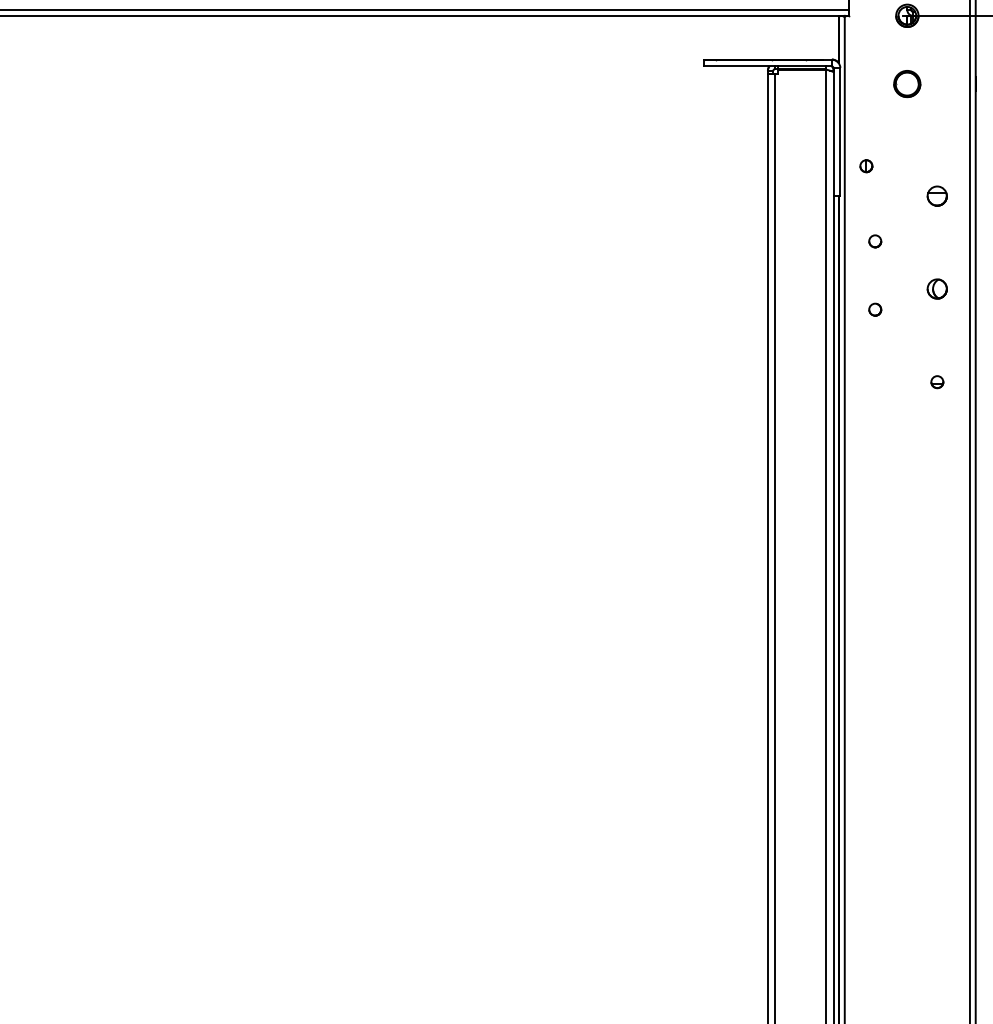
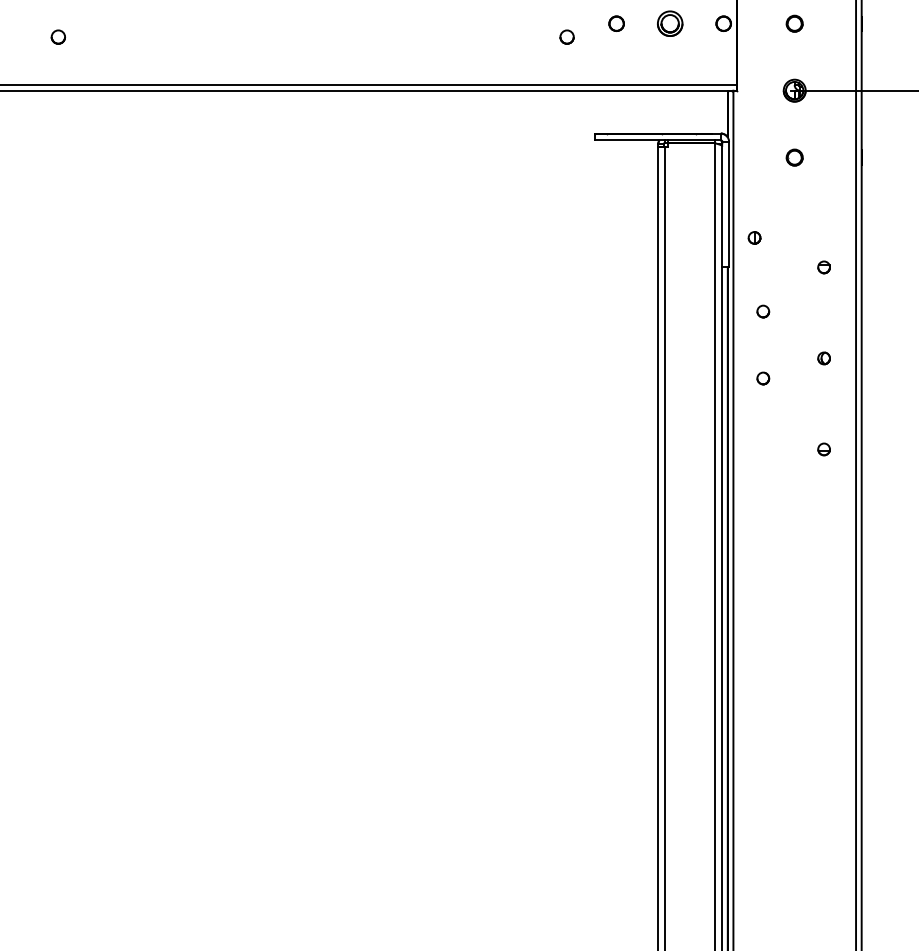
circle: (907, 84) -> (794, 157), size x0.62
part: (937, 196) -> (824, 267), size x0.62
part: (937, 289) -> (824, 358), size x0.62

